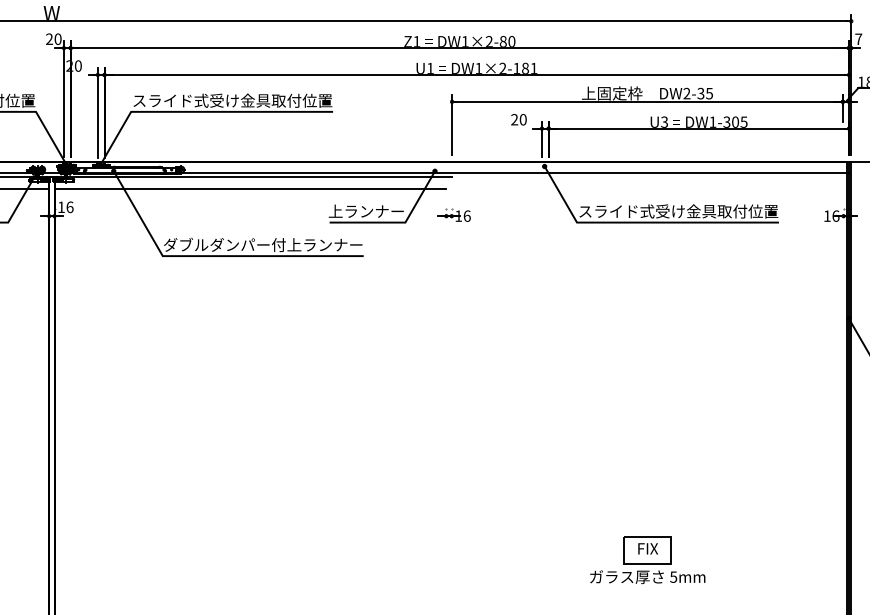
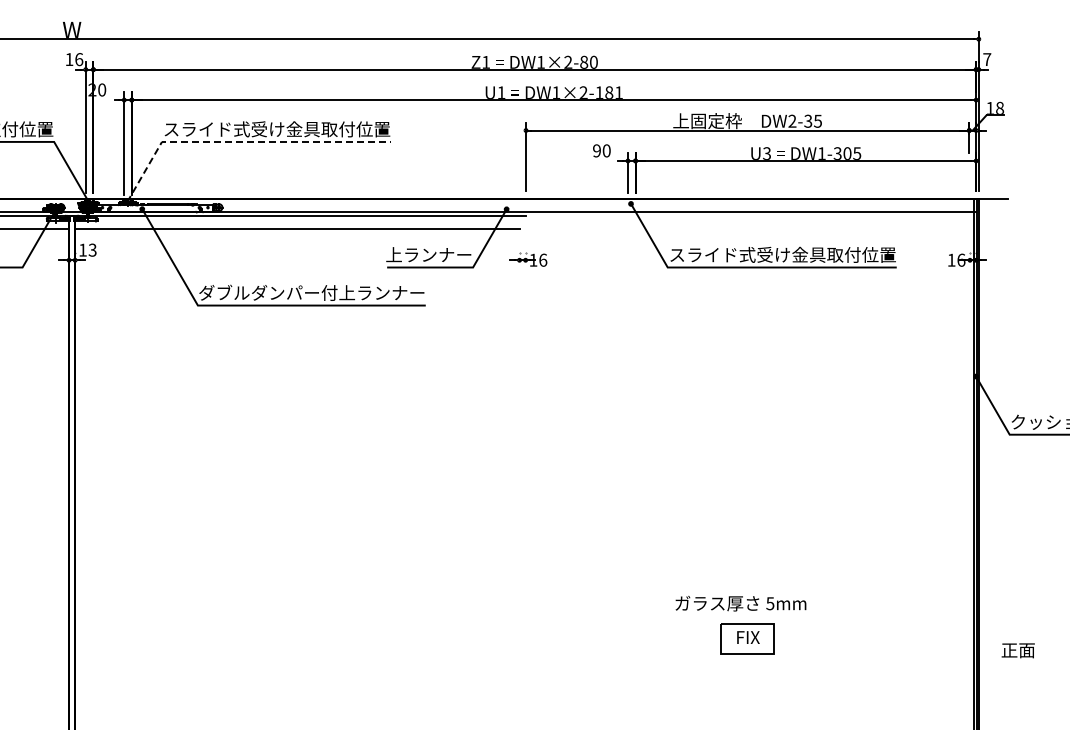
text: (53, 39) -> (74, 59), 20 -> 16
line: (201, 111) -> (241, 141), solid -> dashed
text: (514, 120) -> (596, 151), 20 -> 90
text: (69, 206) -> (92, 249), 16 -> 13
text: (647, 577) -> (740, 603), moved

